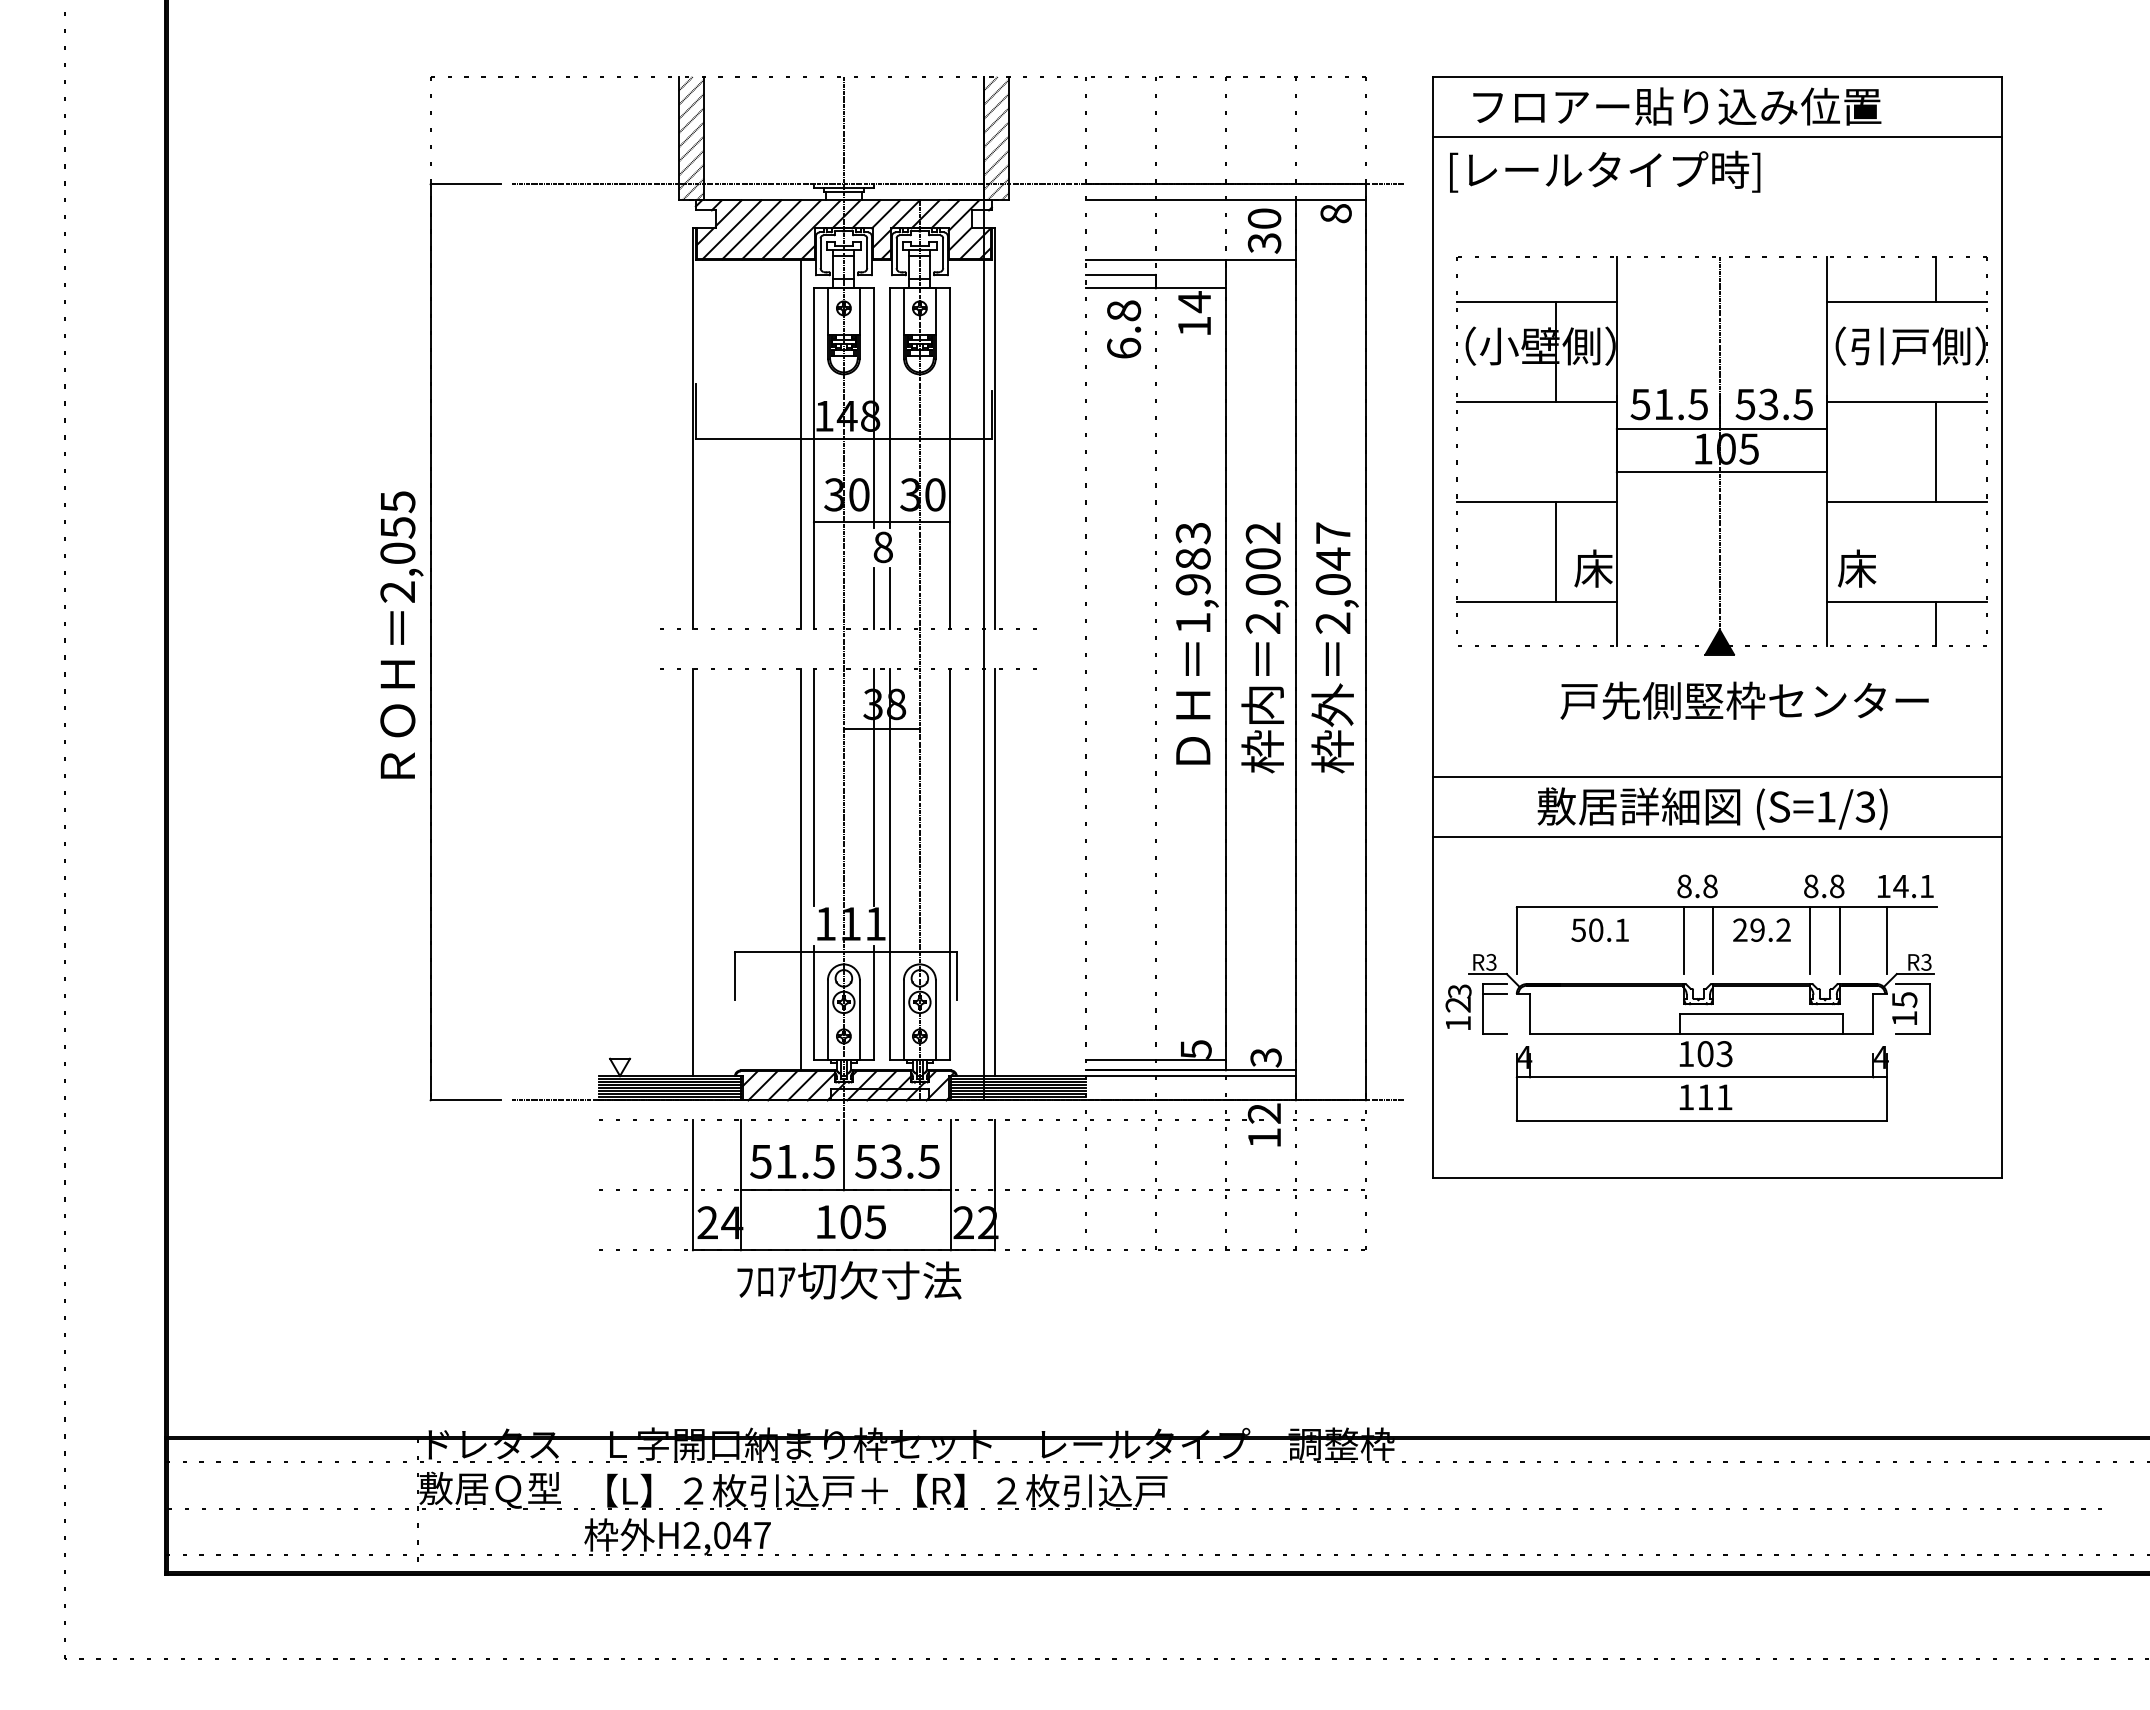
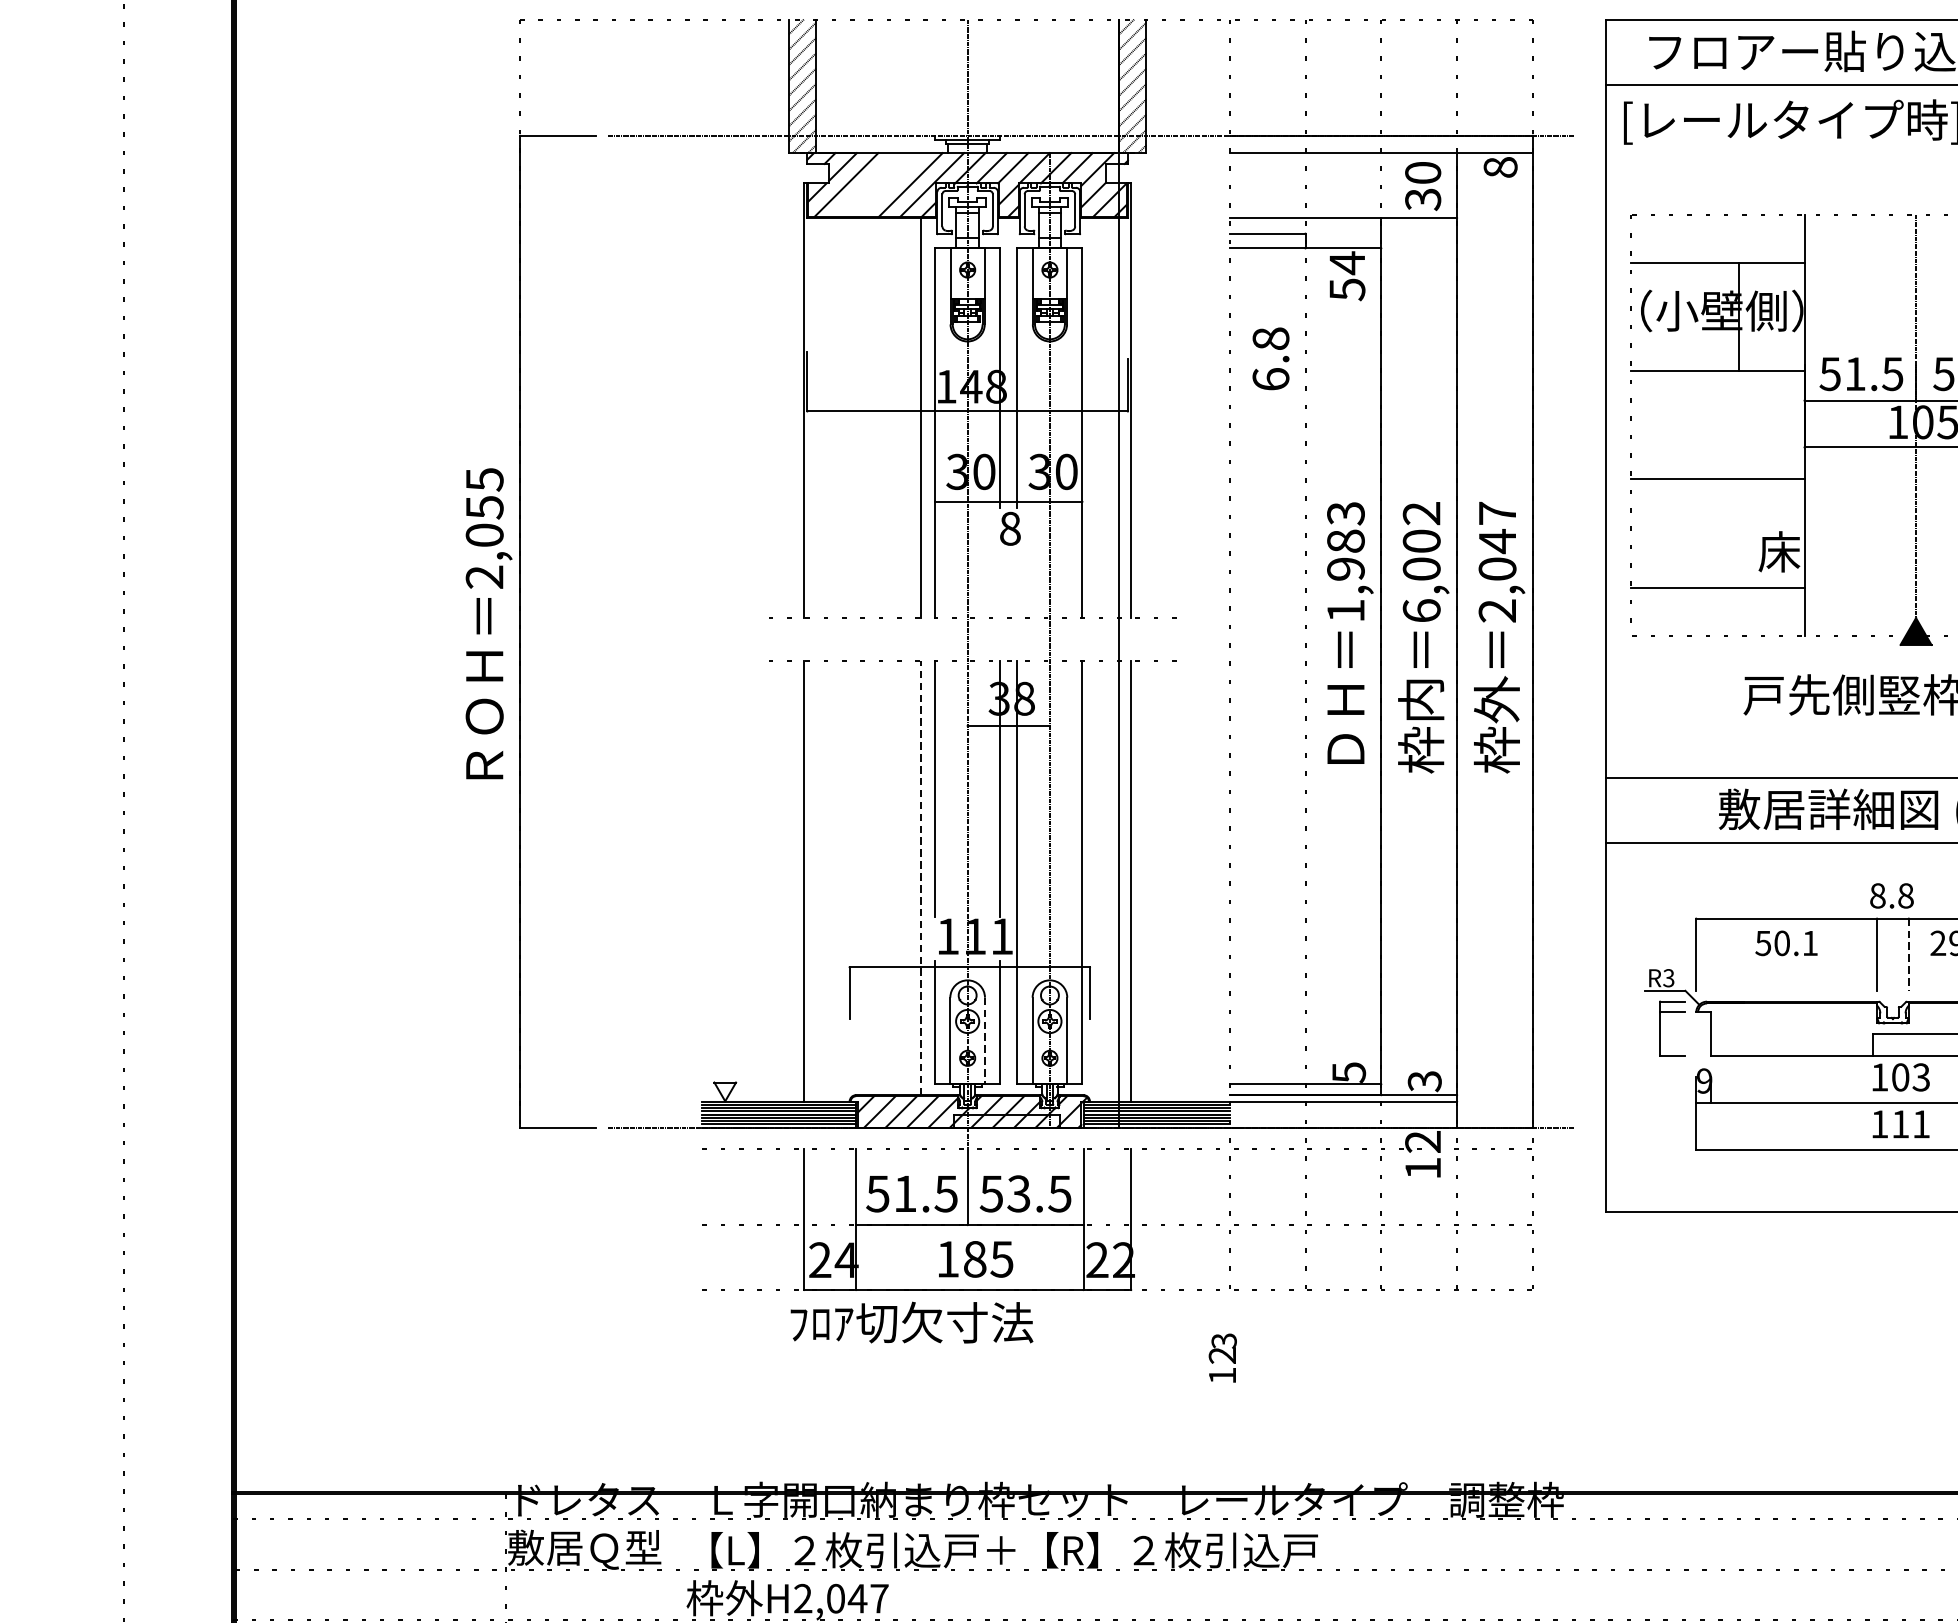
line: (751, 229) -> (867, 184), removed
line: (771, 229) -> (889, 184), removed
text: (1194, 326) -> (1347, 289), 14 -> 54
text: (1124, 329) -> (1271, 358), moved
line: (1556, 551) -> (1739, 533), removed
line: (873, 598) -> (999, 584), removed
line: (889, 598) -> (1017, 584), removed
text: (1262, 622) -> (1420, 610), 2,002 -> 6,002
line: (800, 869) -> (920, 877), solid -> dashed
line: (1713, 941) -> (1909, 955), solid -> dashed
text: (1458, 1006) -> (1222, 1357), moved
line: (859, 1020) -> (984, 1041), solid -> dashed
text: (1524, 1057) -> (1704, 1081), 4 -> 9
text: (850, 1221) -> (974, 1258), 105 -> 185
text: (849, 1280) -> (911, 1322), moved

